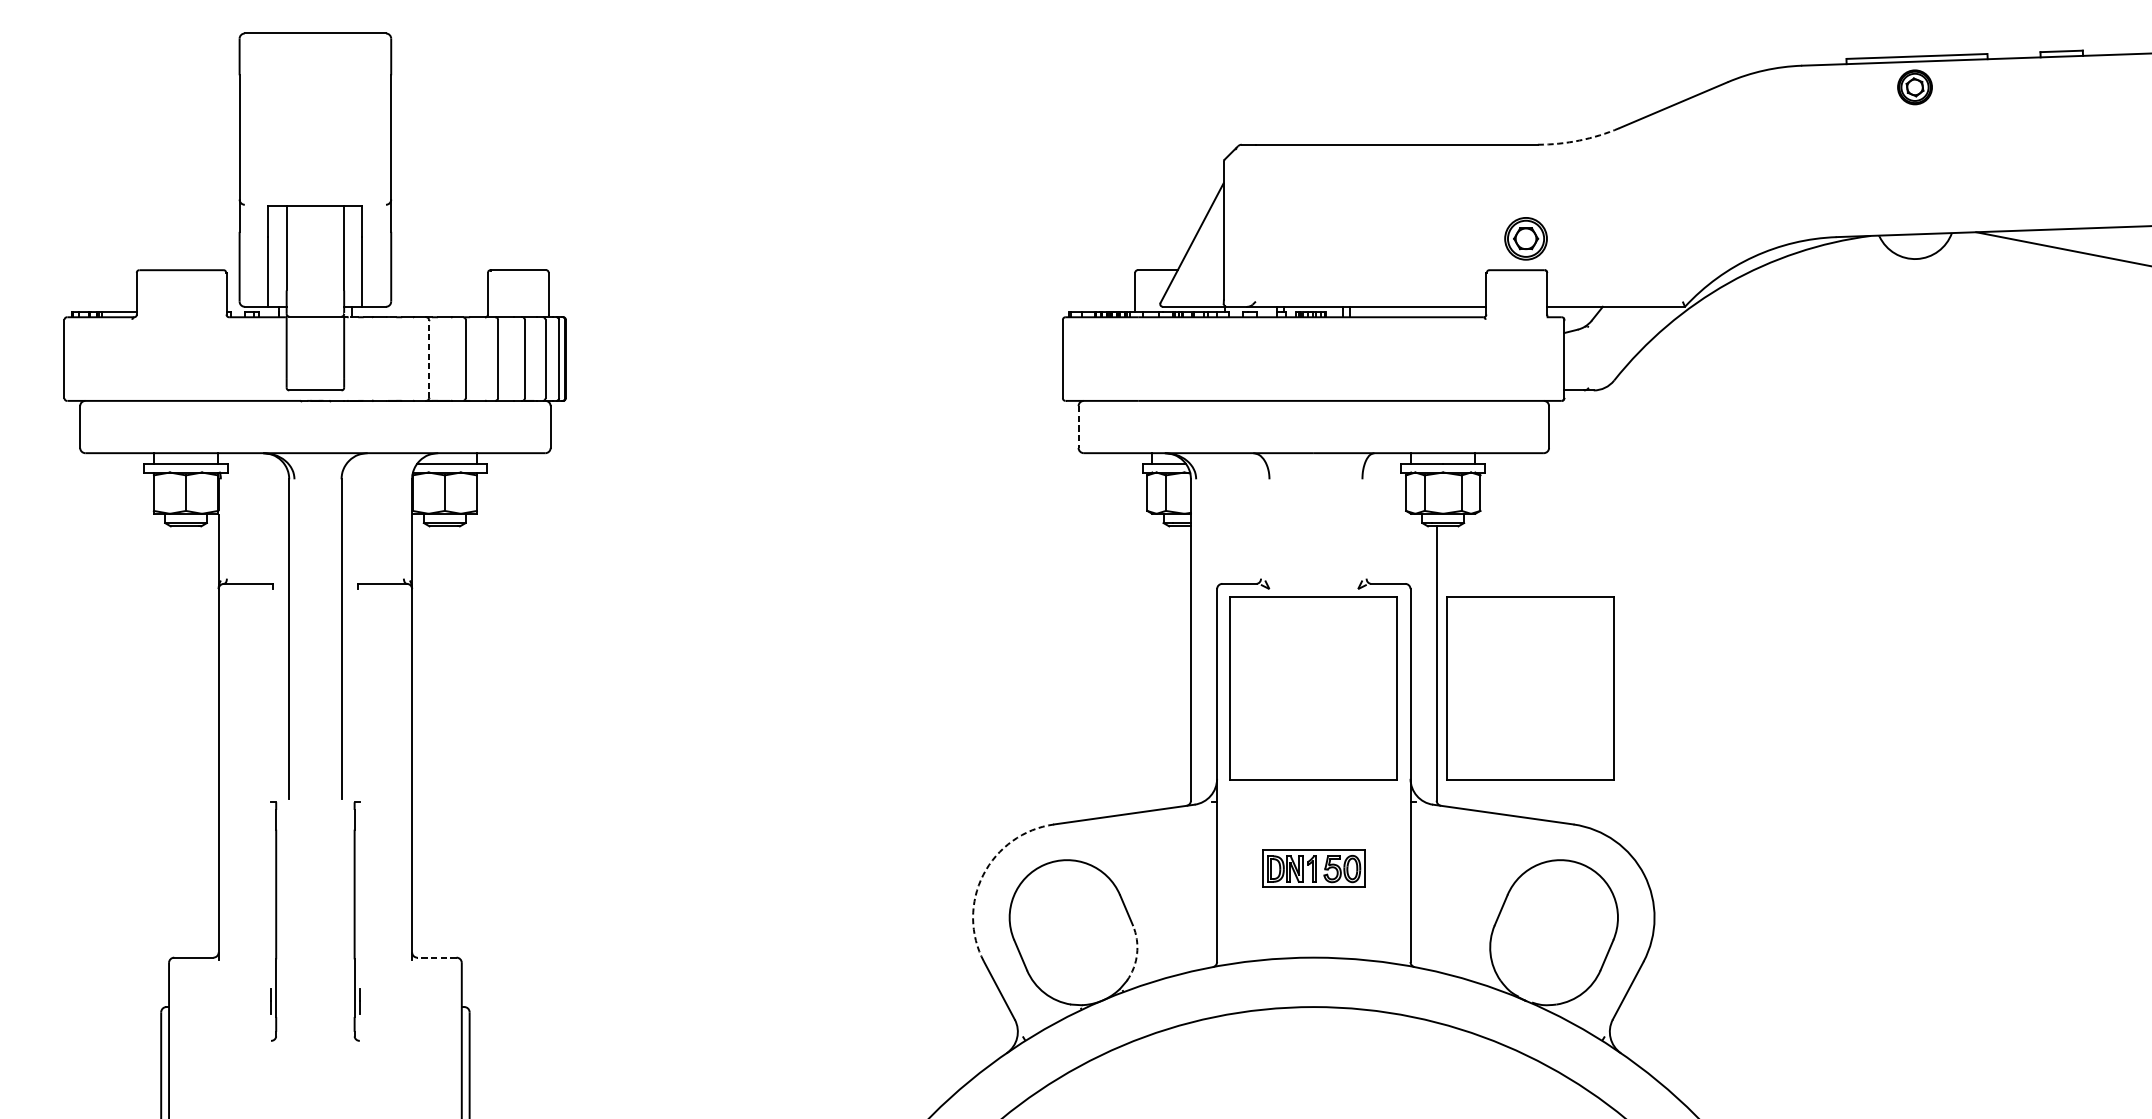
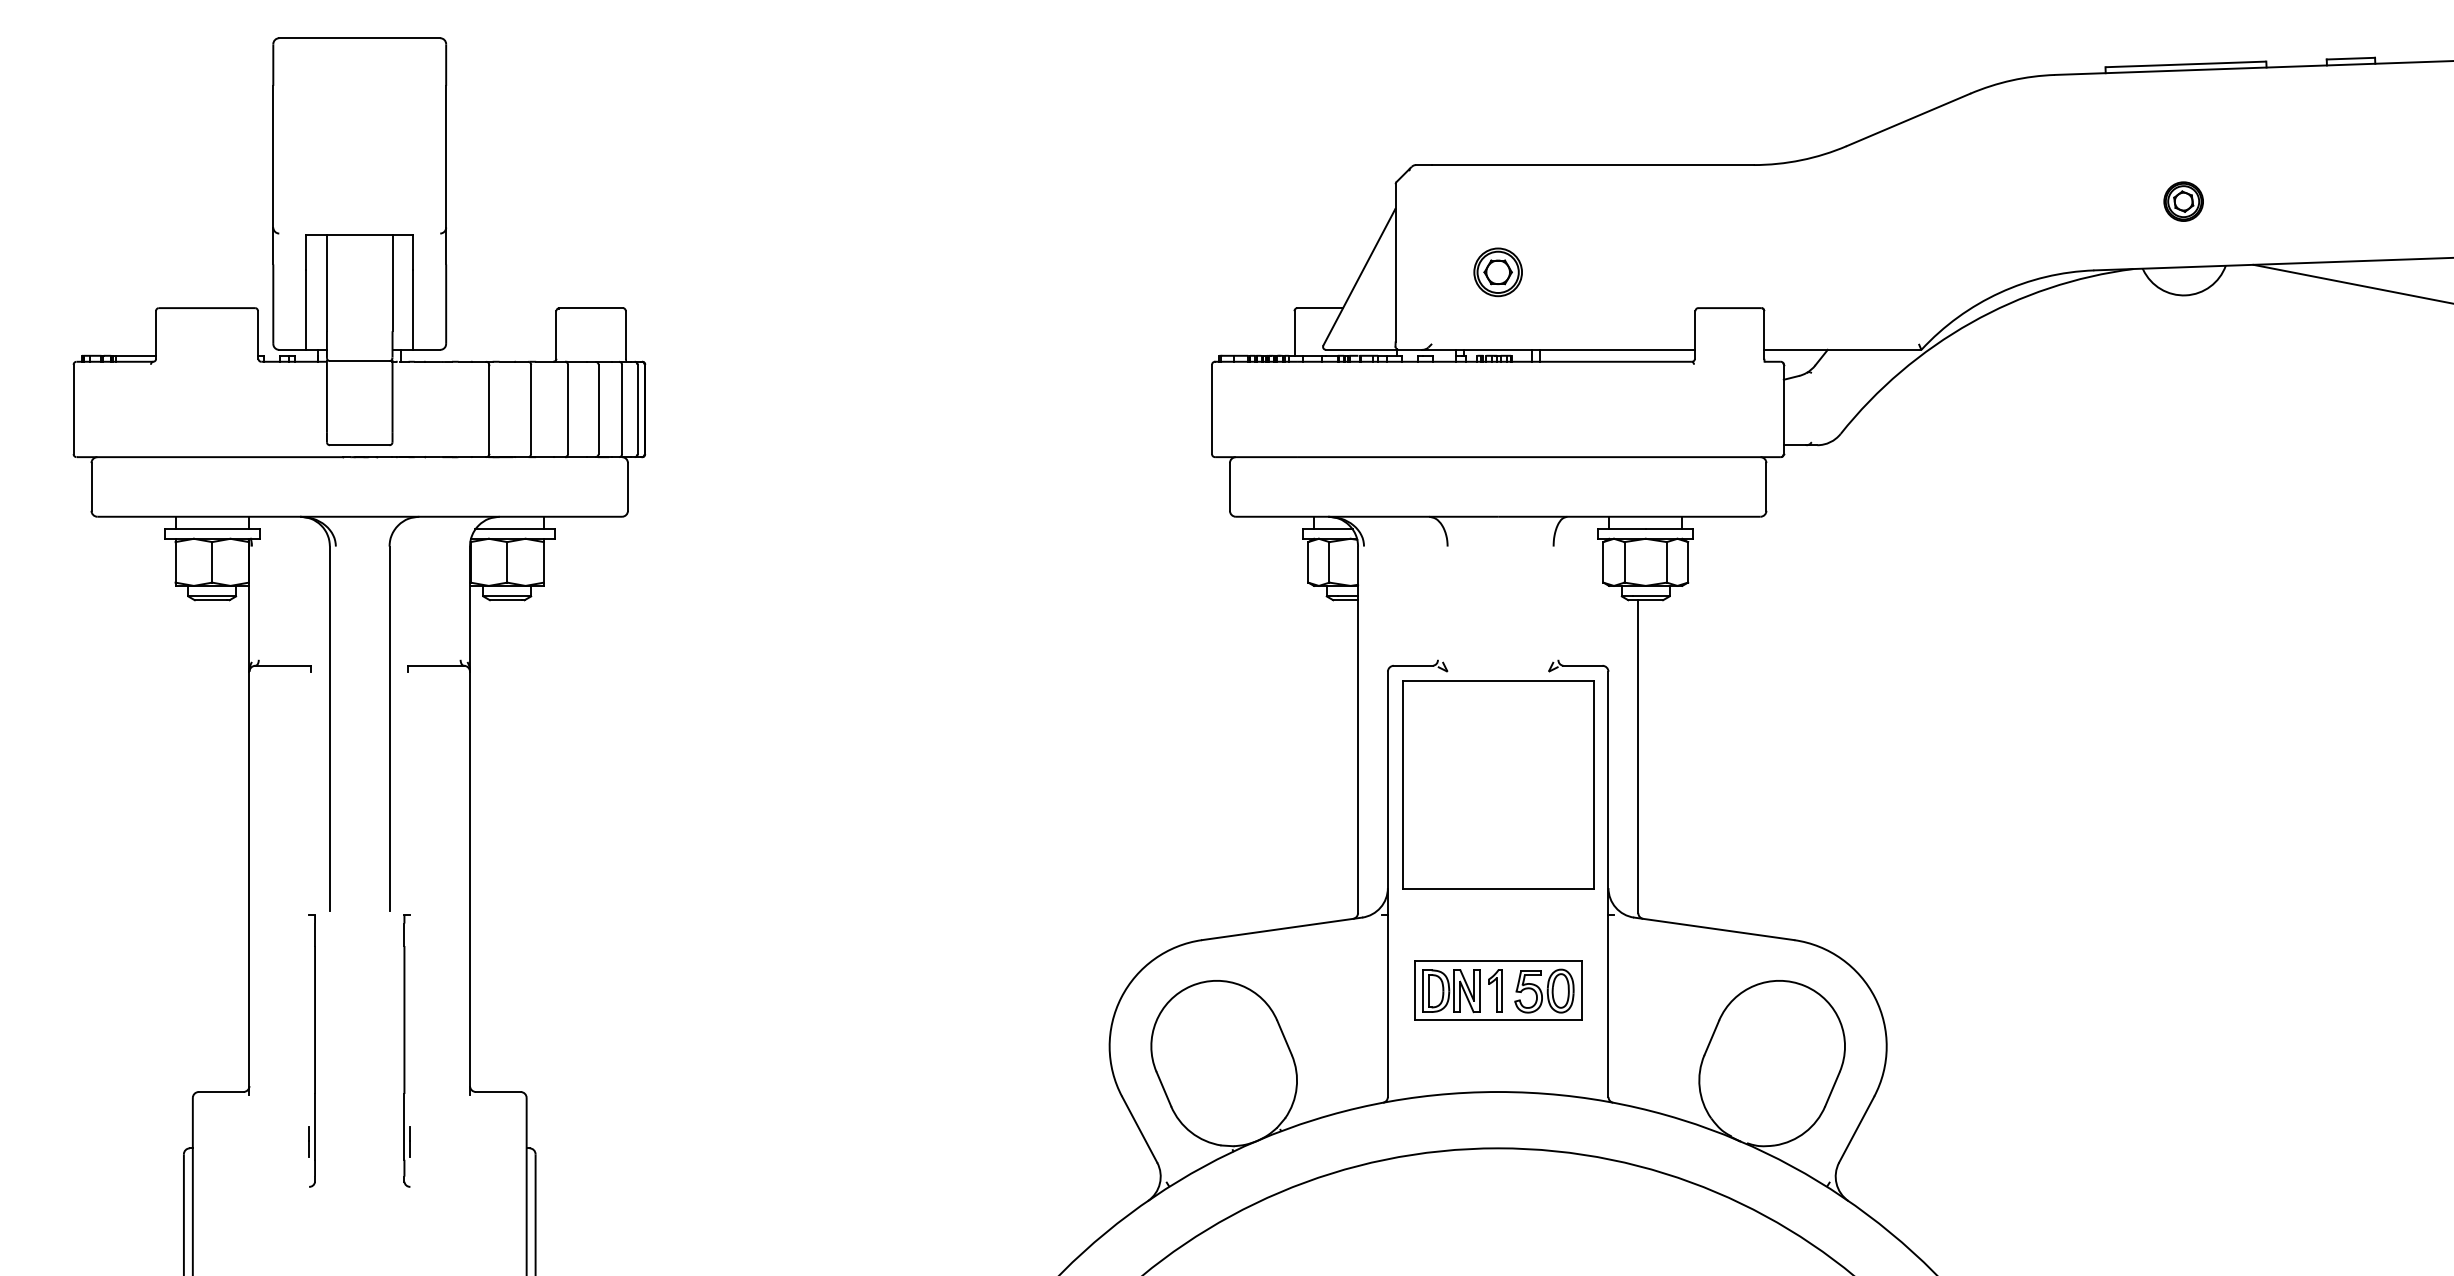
part: (1914, 87) -> (2183, 201), moved
arc: (1579, 140) -> (1801, 160), dashed -> solid
part: (1525, 238) -> (1497, 272), moved
line: (429, 359) -> (489, 409), dashed -> solid
line: (1078, 426) -> (1229, 486), dashed -> solid
part: (1530, 687) -> (1745, 784), removed
part: (1314, 868) -> (1498, 990), size x1.43
arc: (983, 874) -> (1121, 997), dashed -> solid
arc: (1136, 953) -> (1296, 1087), dashed -> solid
line: (436, 958) -> (497, 1092), dashed -> solid

